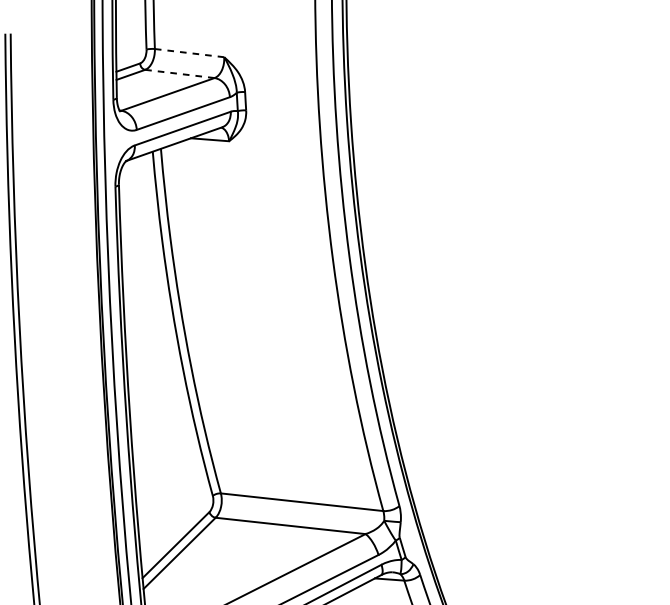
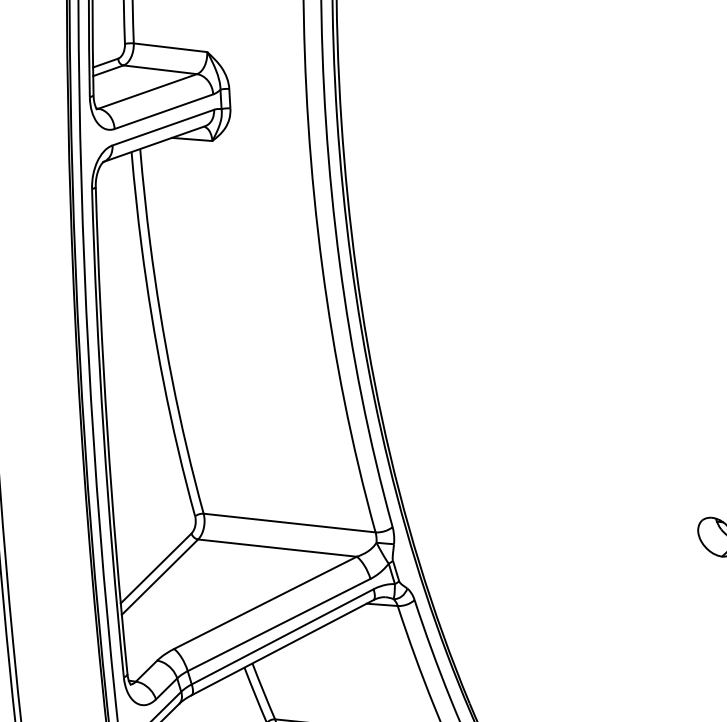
line: (189, 52) -> (170, 47), dashed -> solid
line: (180, 73) -> (160, 69), dashed -> solid

